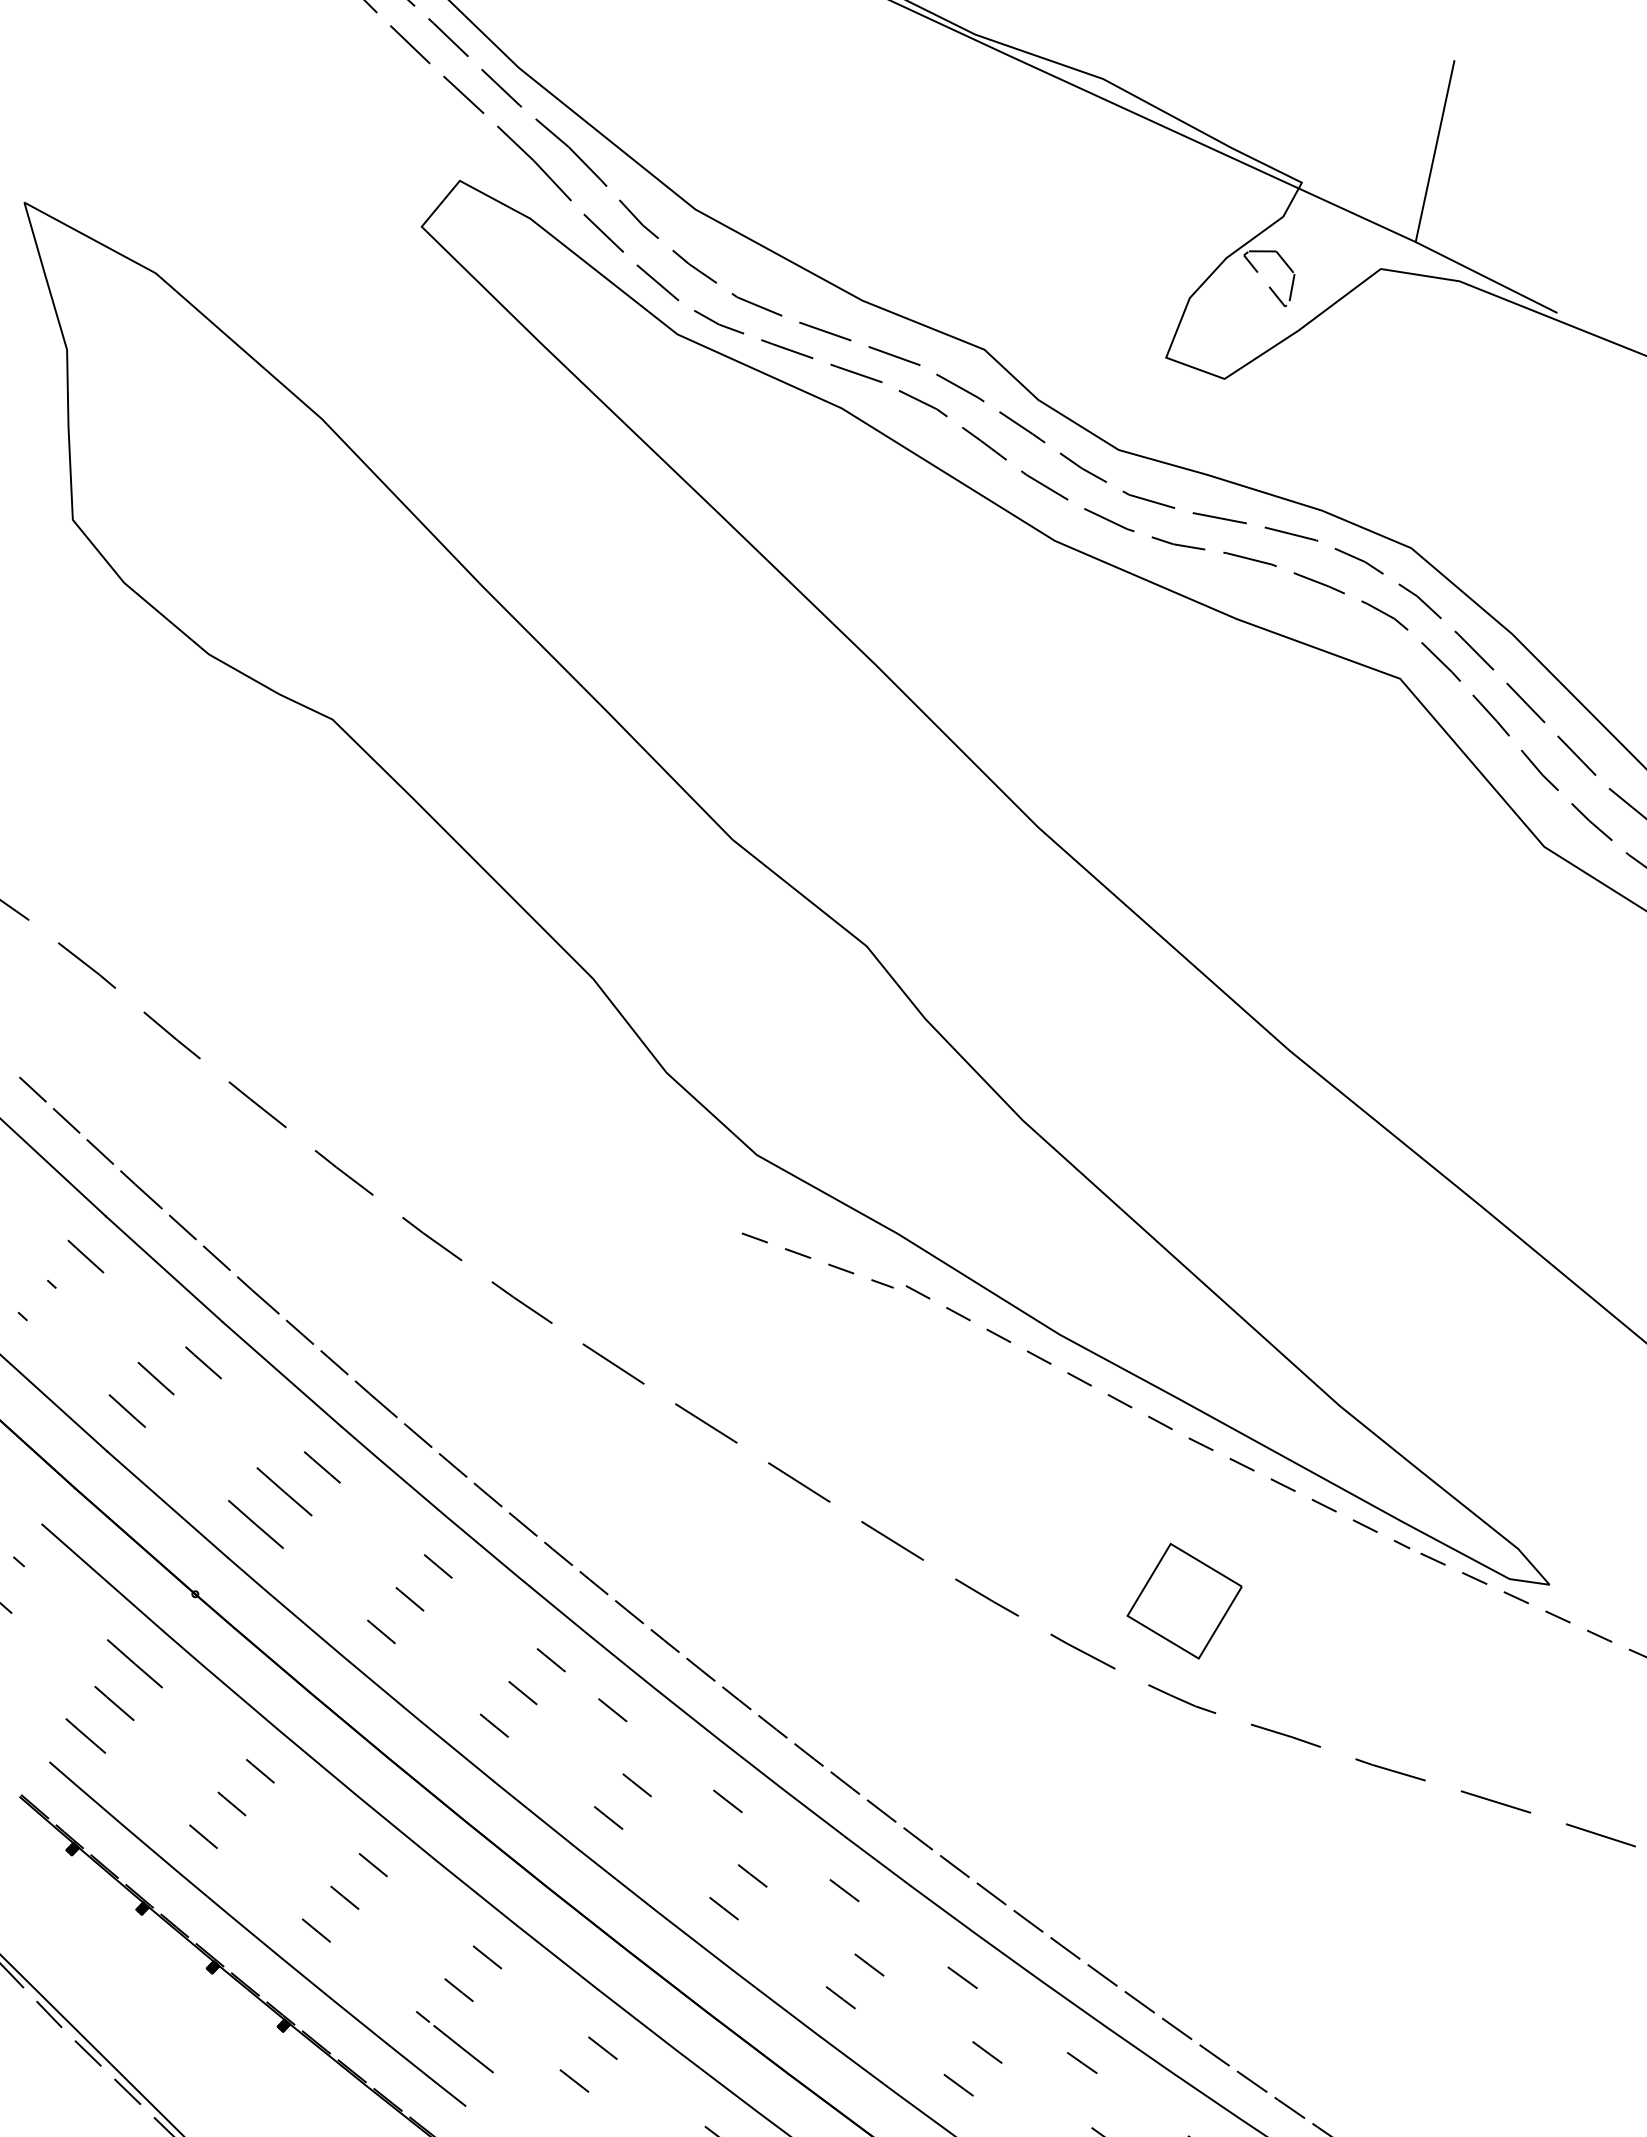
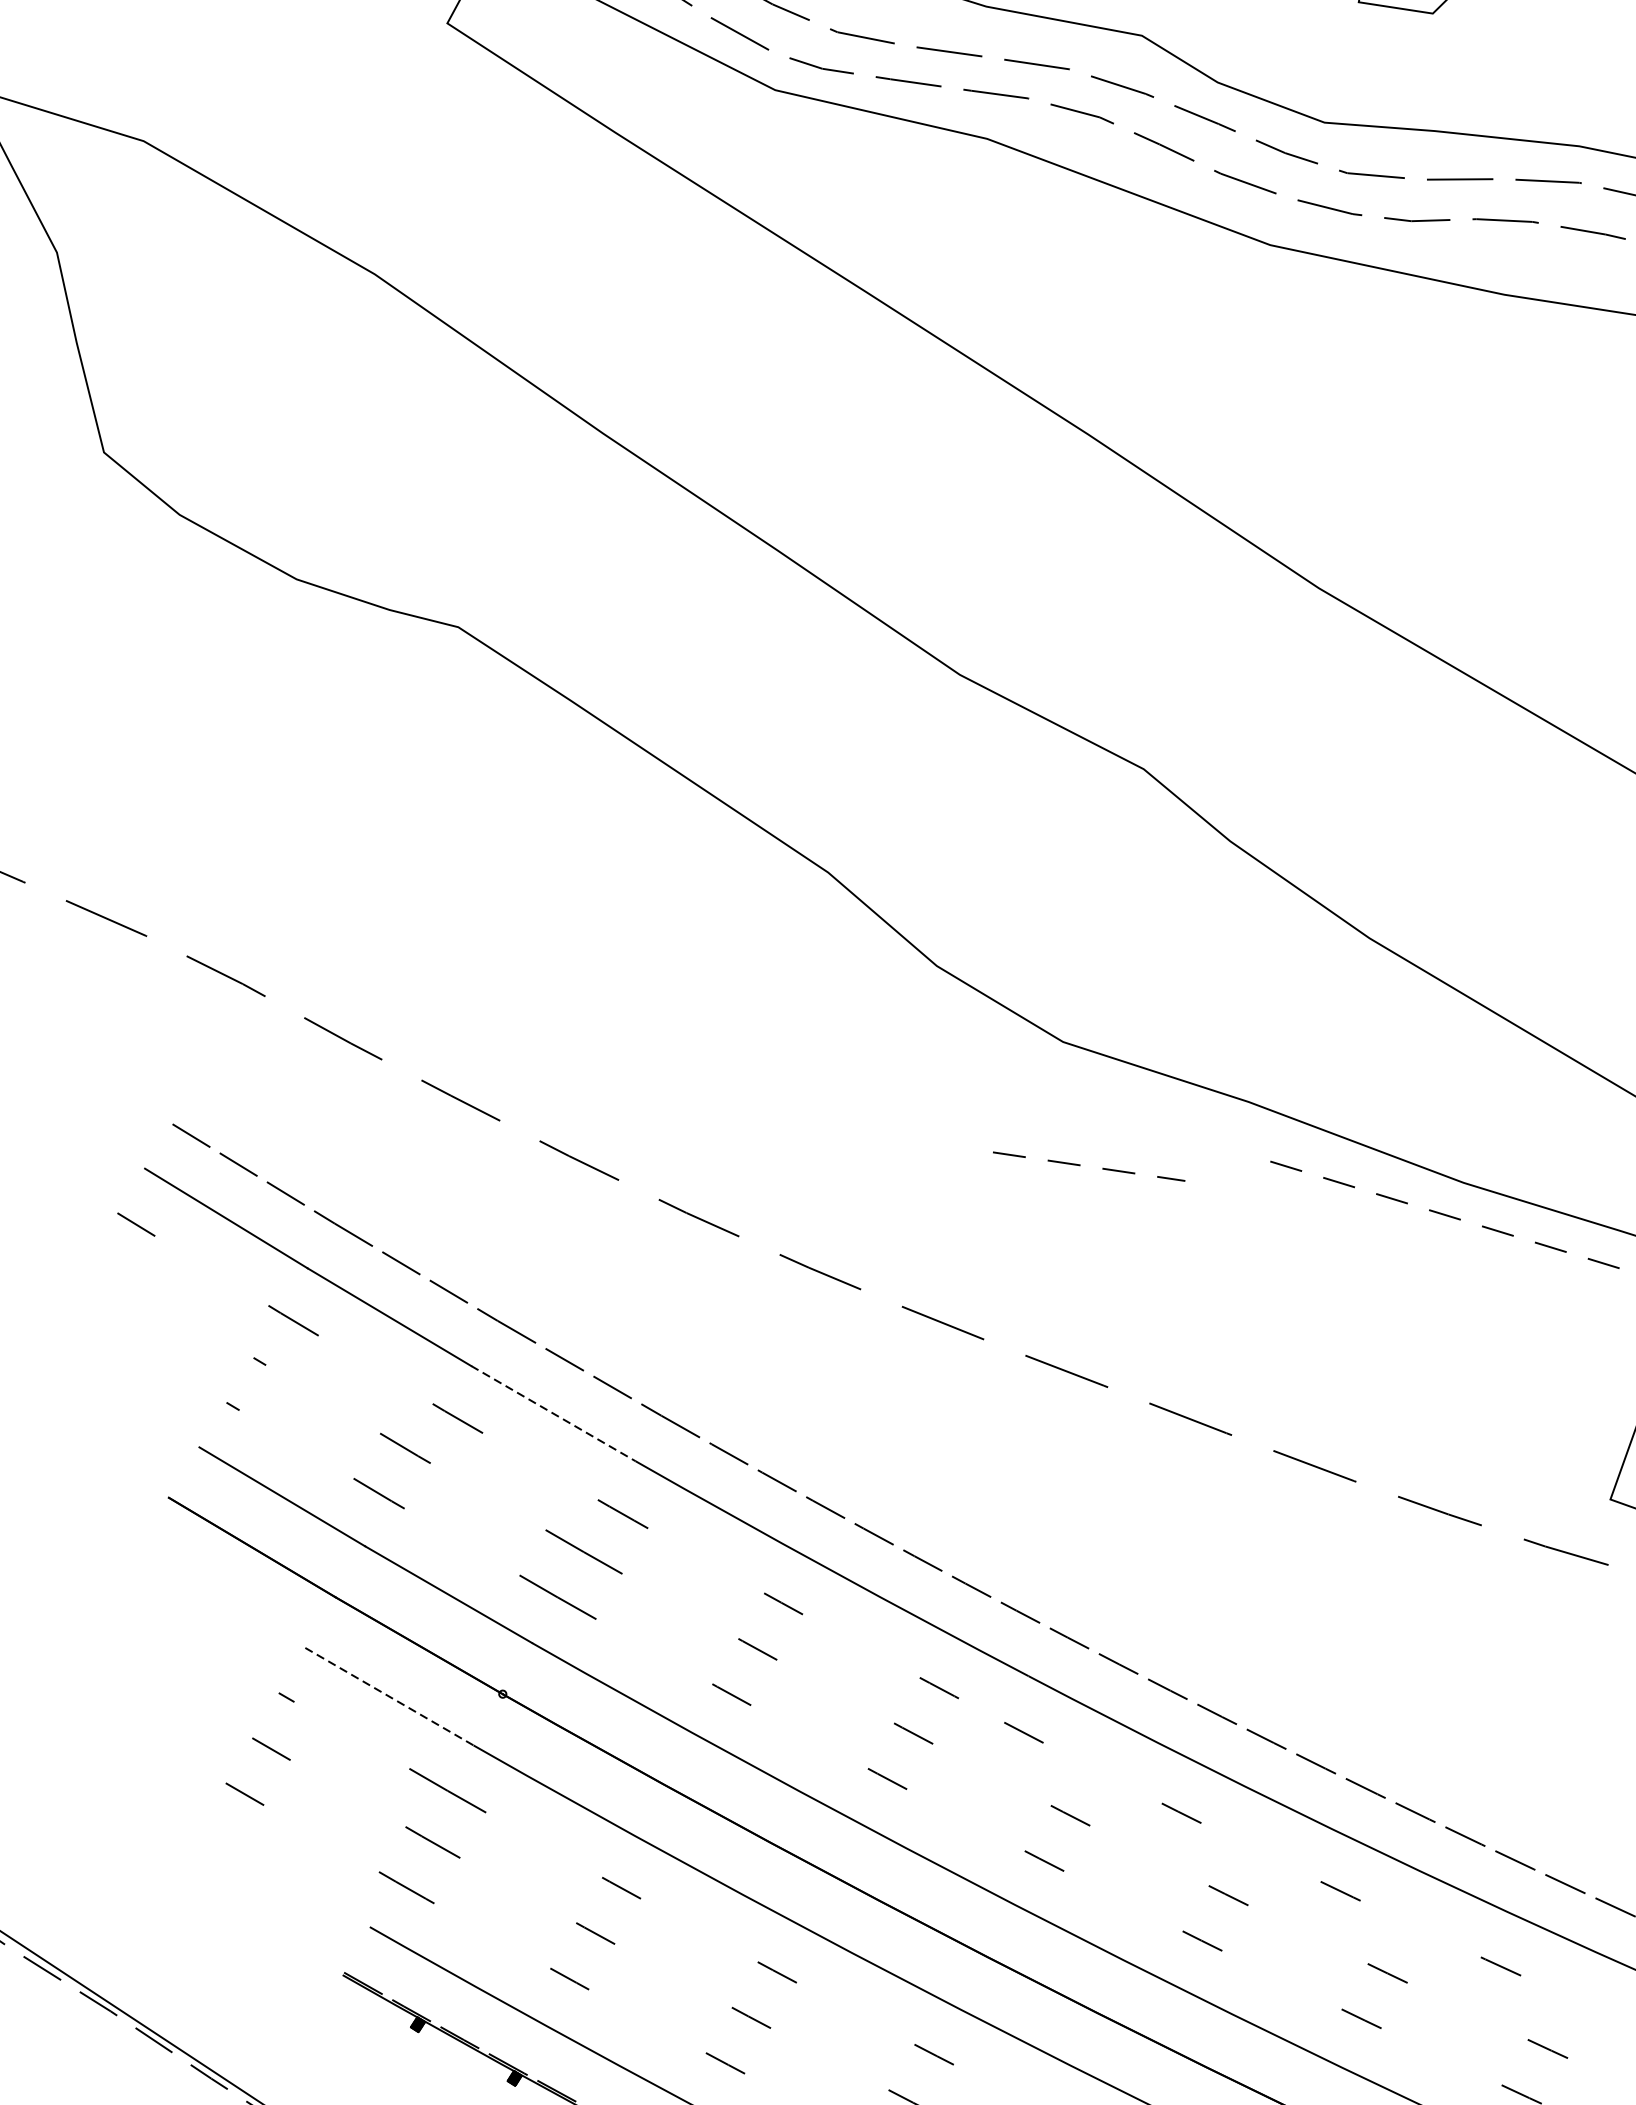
line: (811, 1257) -> (1080, 1164), moved
line: (282, 1374) -> (553, 1413), solid -> dashed
line: (102, 1577) -> (389, 1696), solid -> dashed

